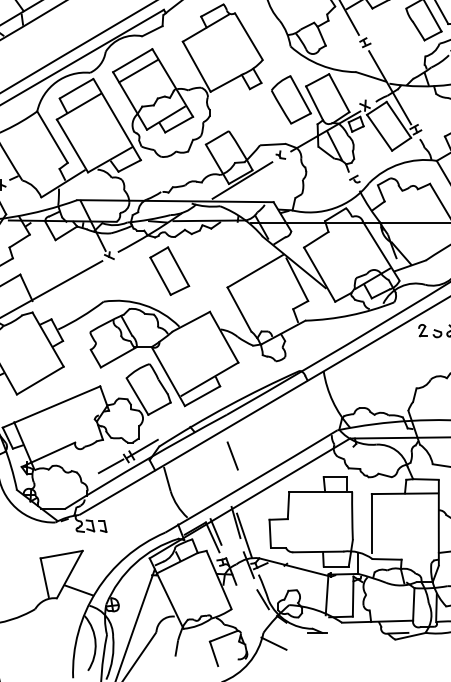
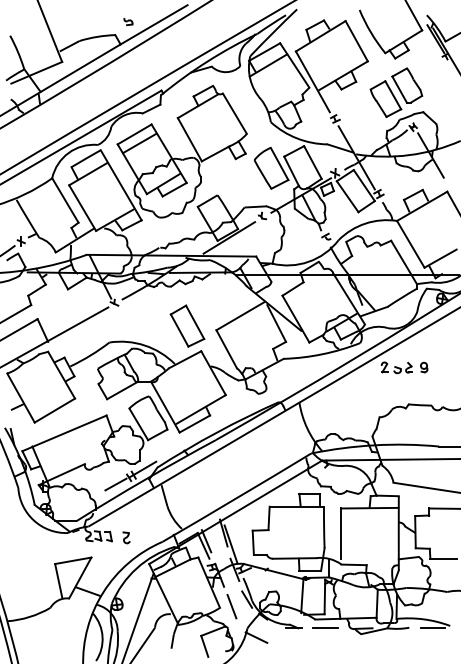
part: (169, 270) -> (187, 325), moved
line: (232, 455) -> (231, 606), moved
part: (123, 527) -> (126, 537), added
line: (353, 633) -> (325, 628), added

